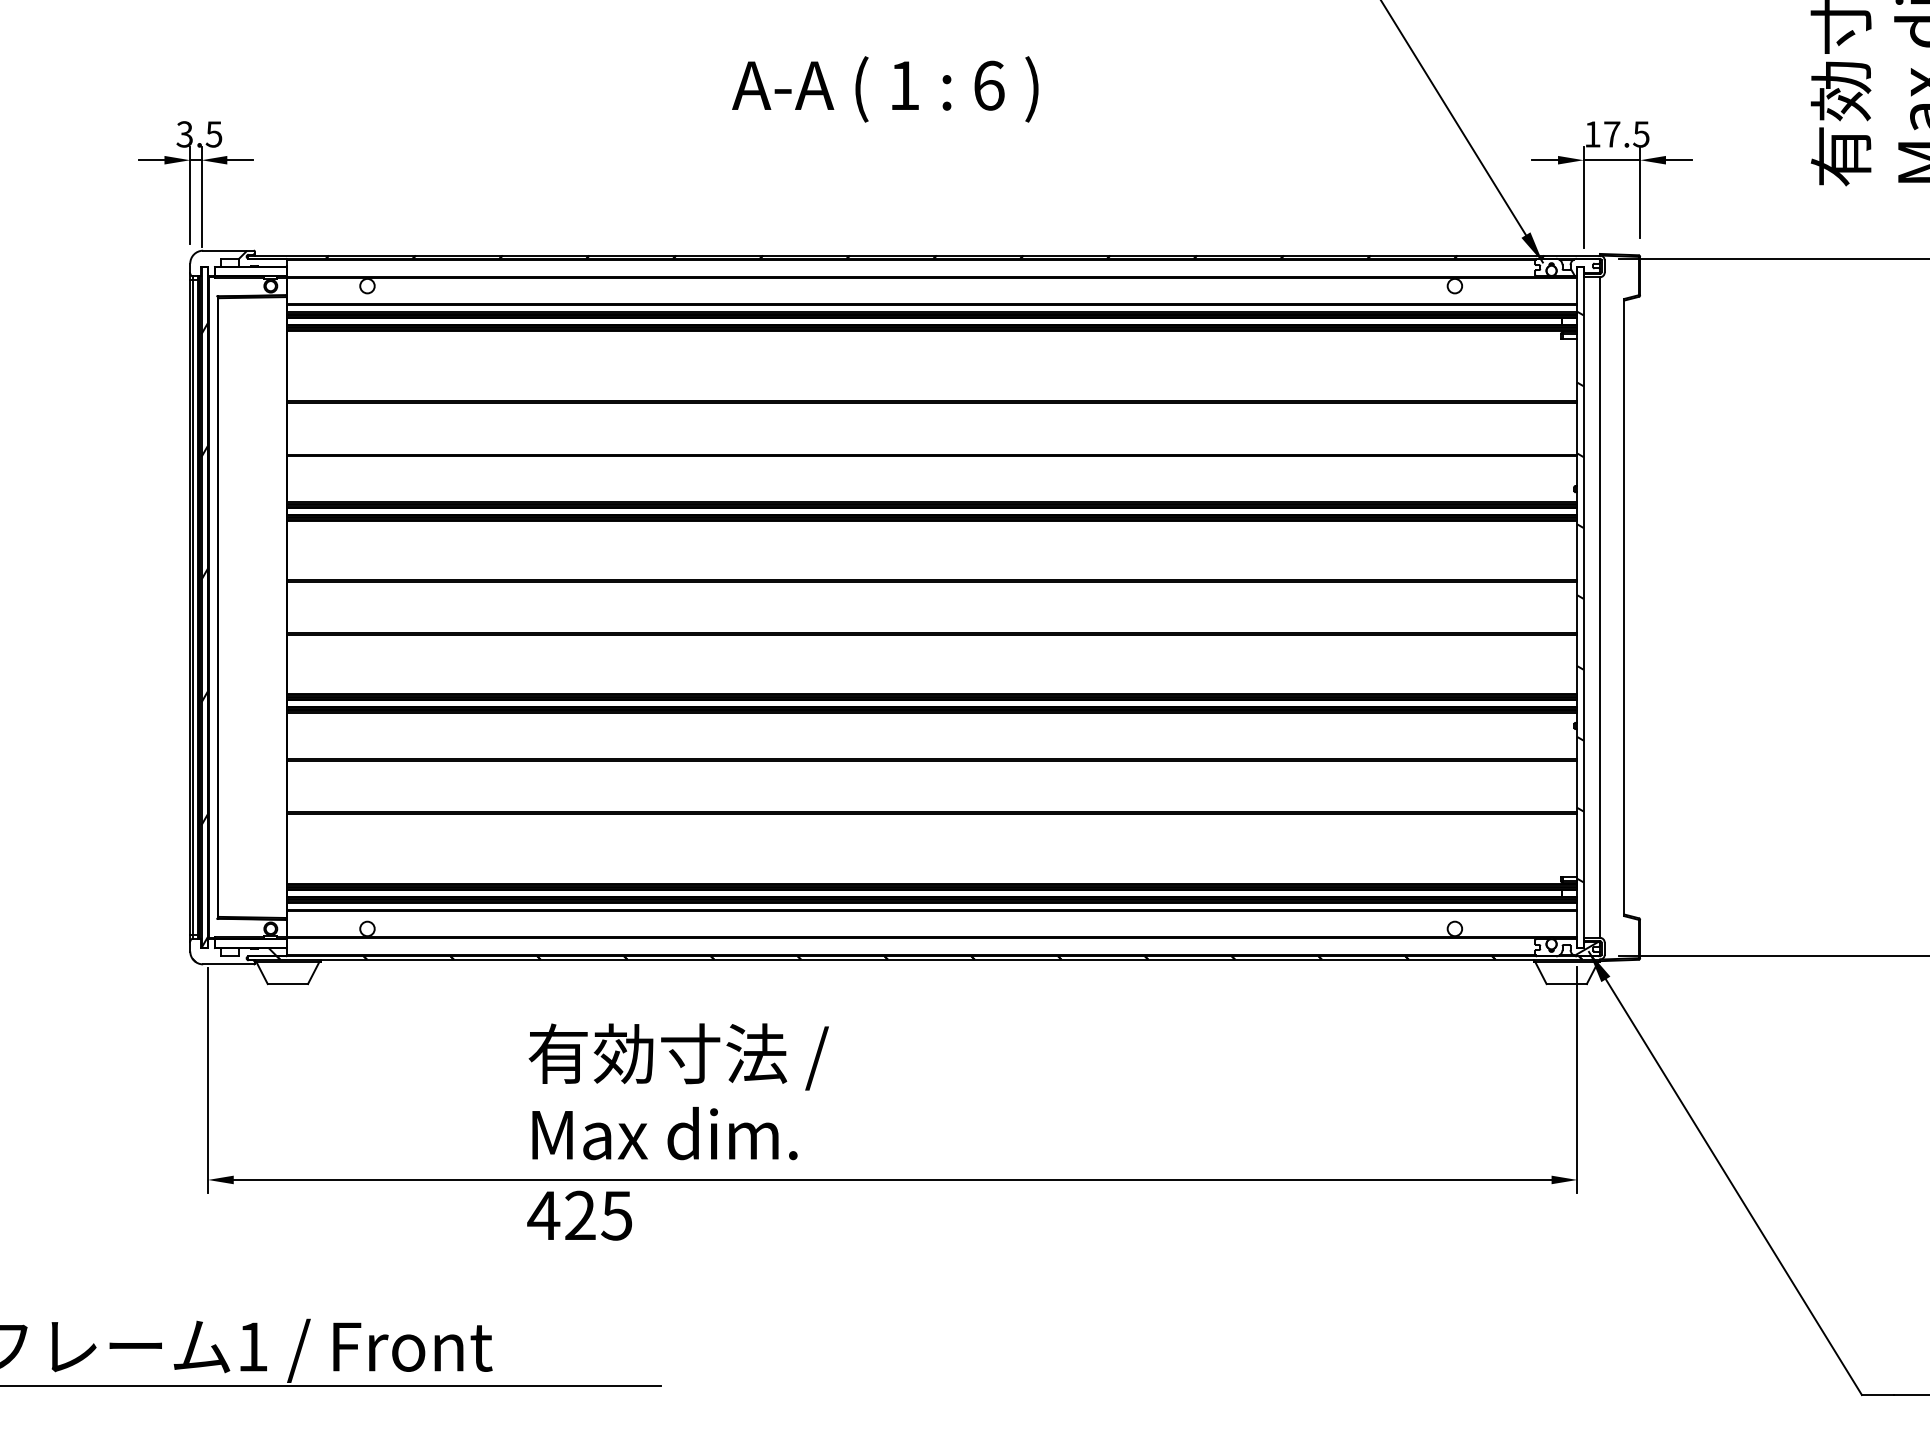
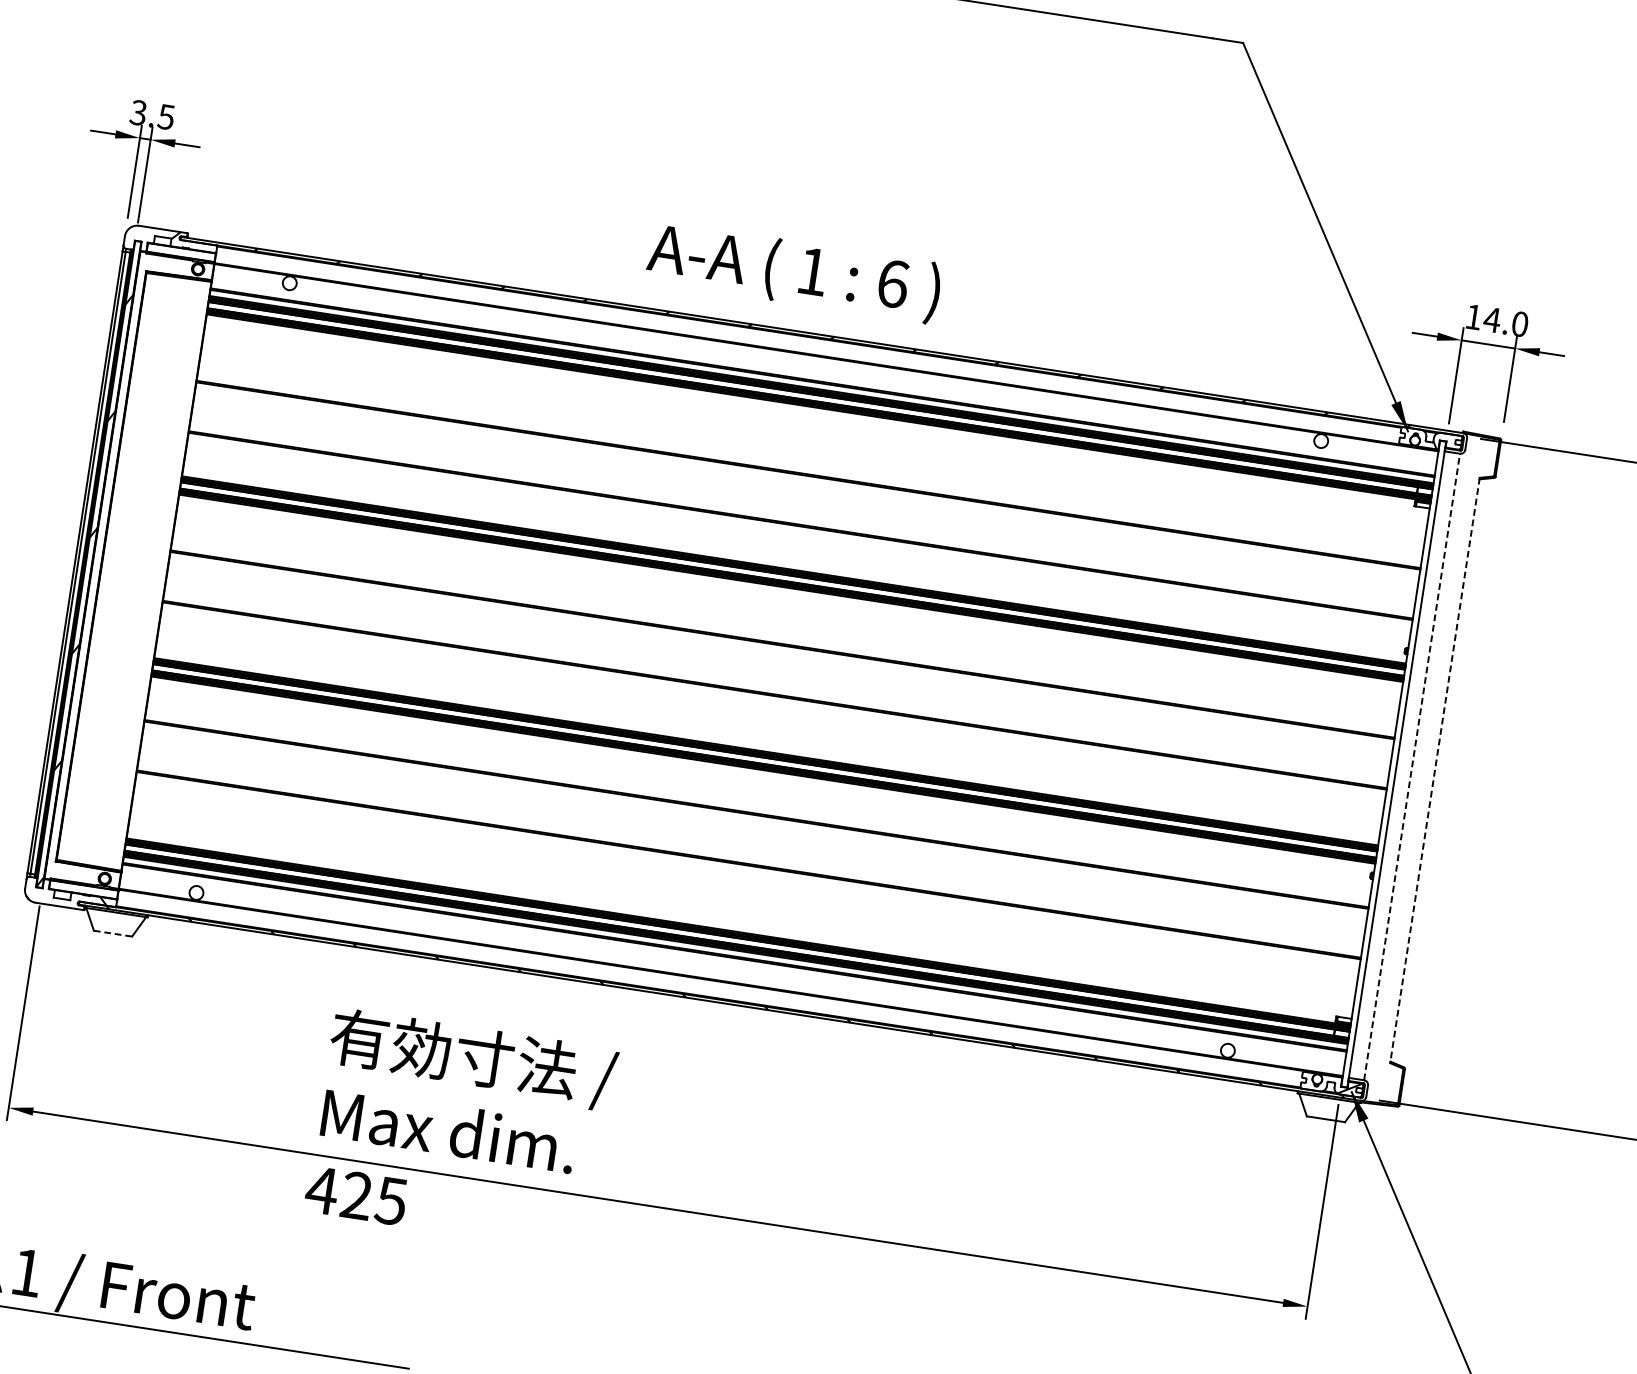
text: (885, 89) -> (794, 272), moved
text: (1626, 134) -> (1505, 322), 17.5 -> 14.0
hatch: (1580, 596) -> (1395, 753), removed
line: (1599, 607) -> (1411, 766), solid -> dashed
line: (1624, 607) -> (1435, 770), solid -> dashed
line: (288, 984) -> (113, 934), solid -> dashed

